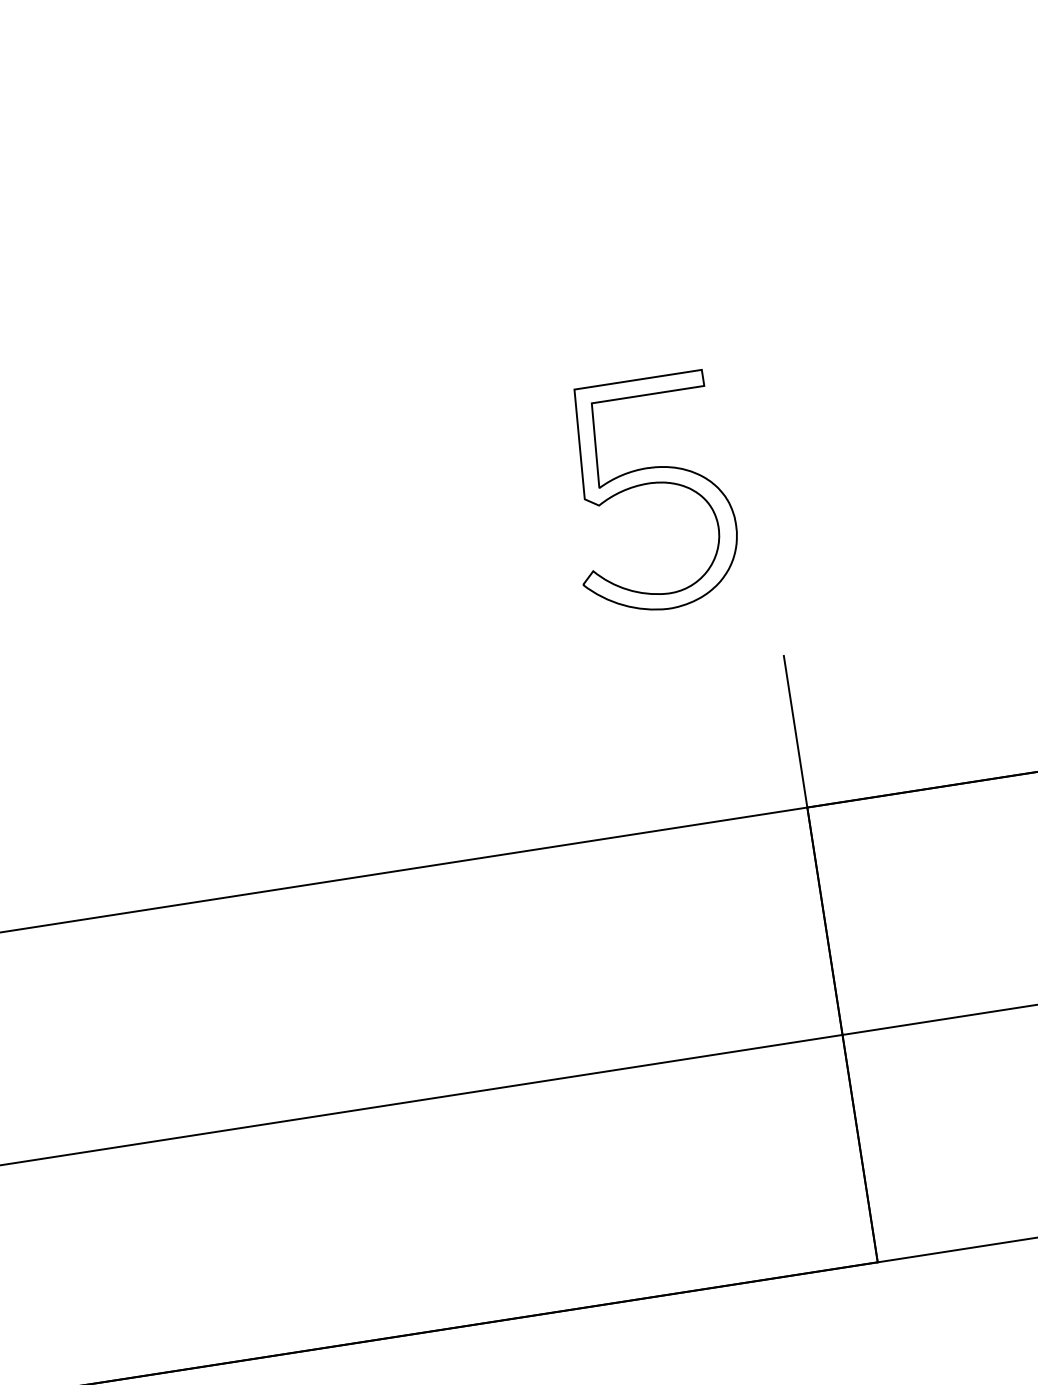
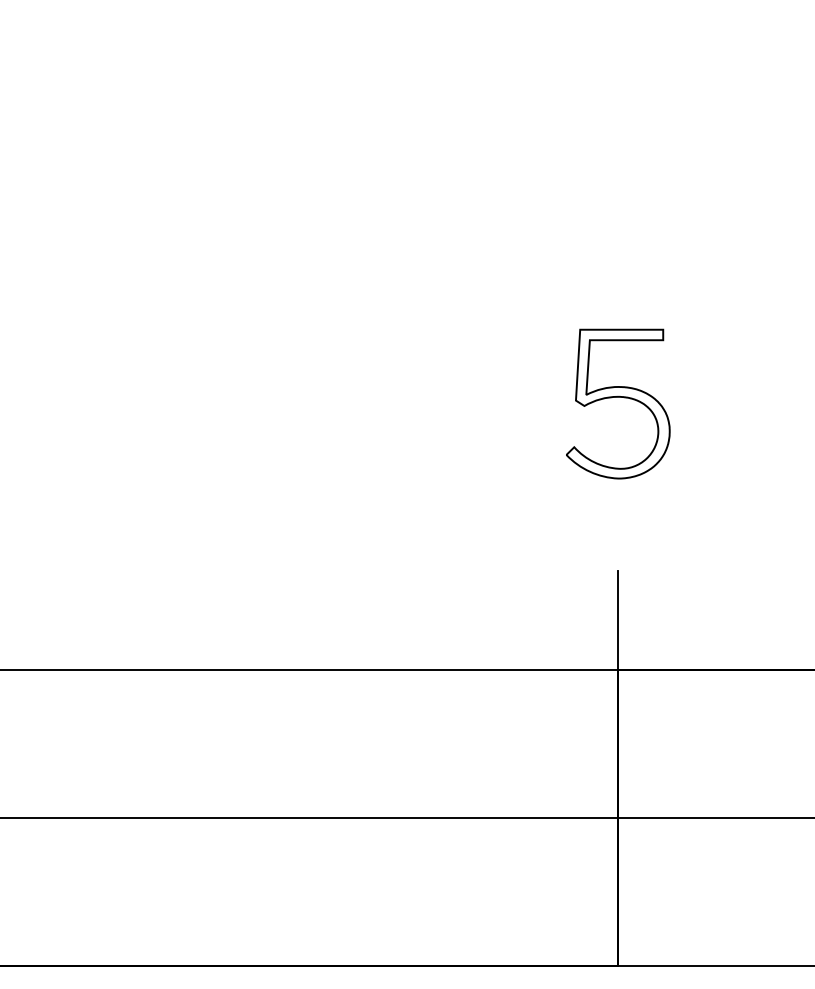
part: (650, 493) -> (618, 403), moved

